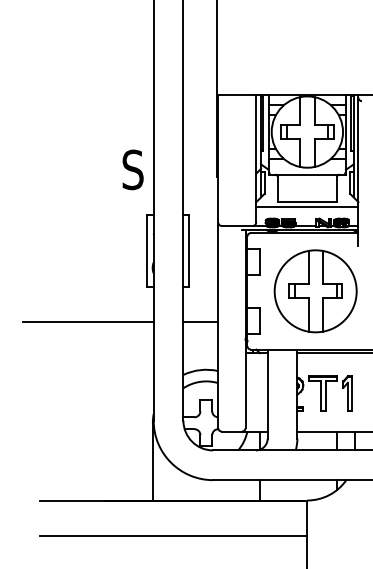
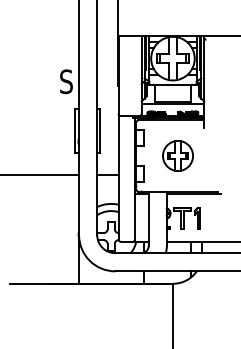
part: (314, 290) -> (177, 155), size x0.6
line: (172, 535) -> (90, 305), removed

